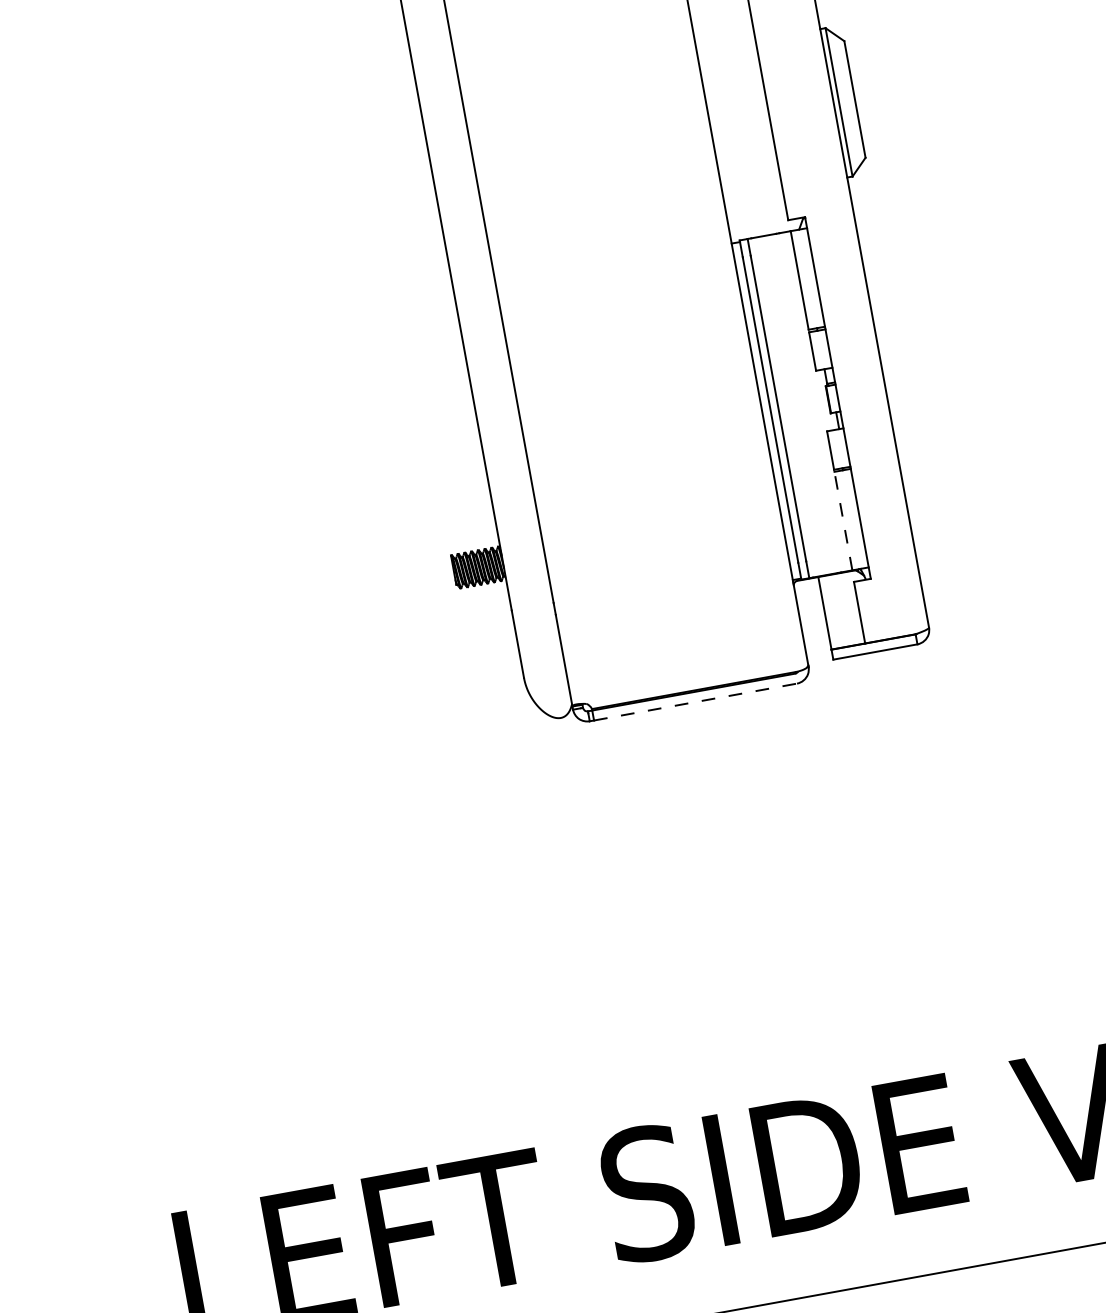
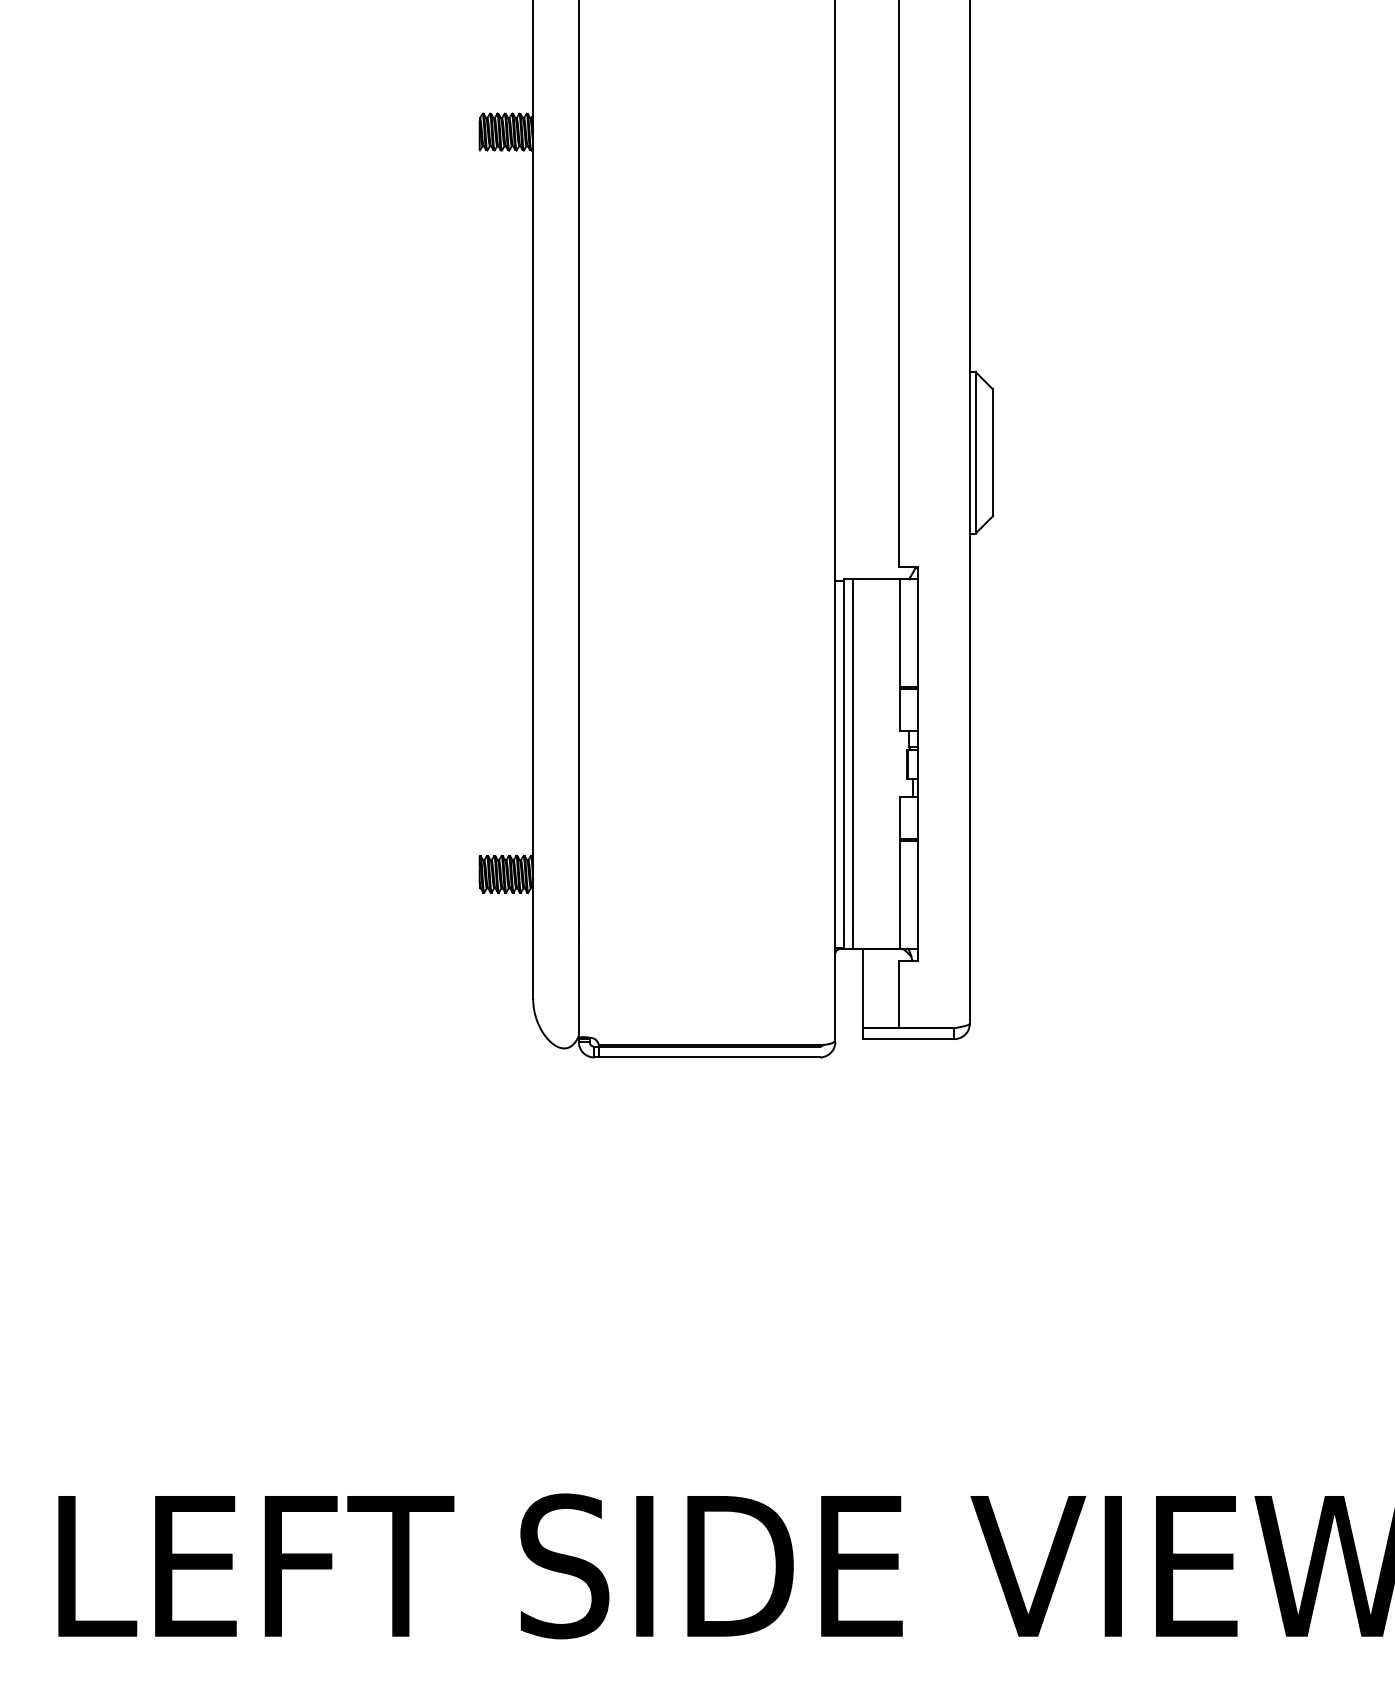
line: (843, 521) -> (899, 895), dashed -> solid
line: (695, 702) -> (709, 1057), dashed -> solid

